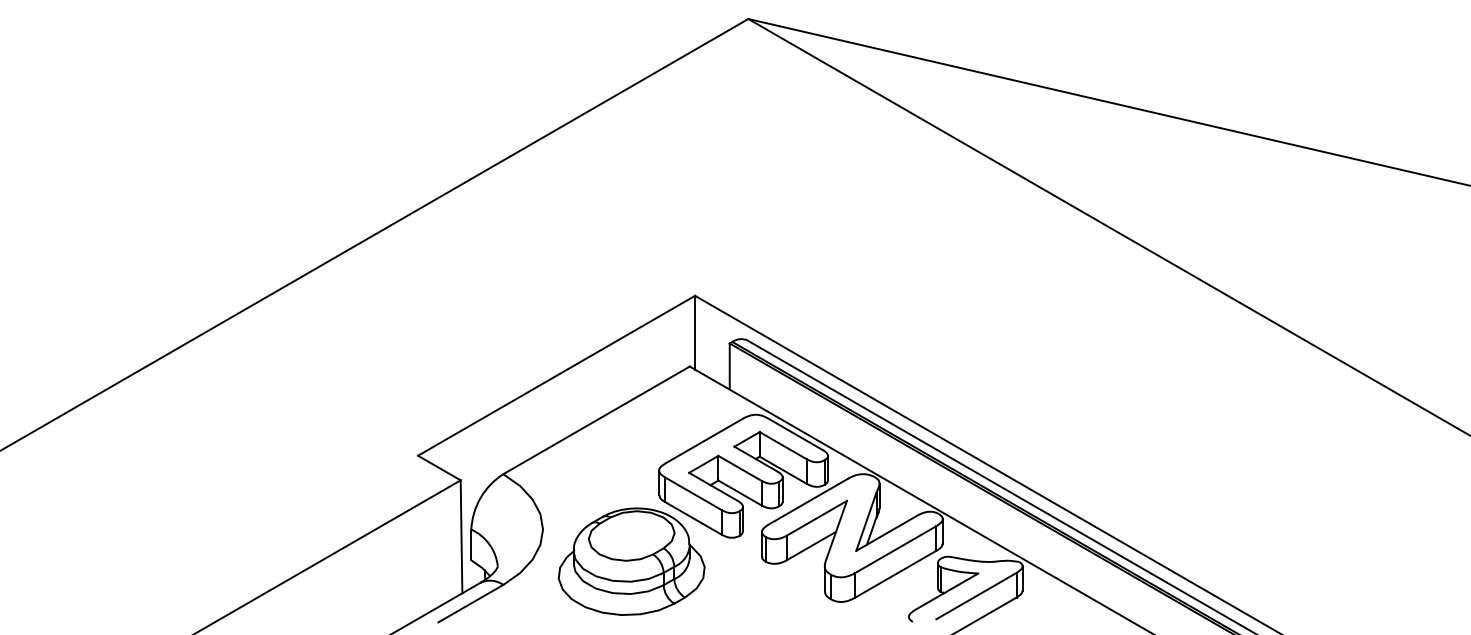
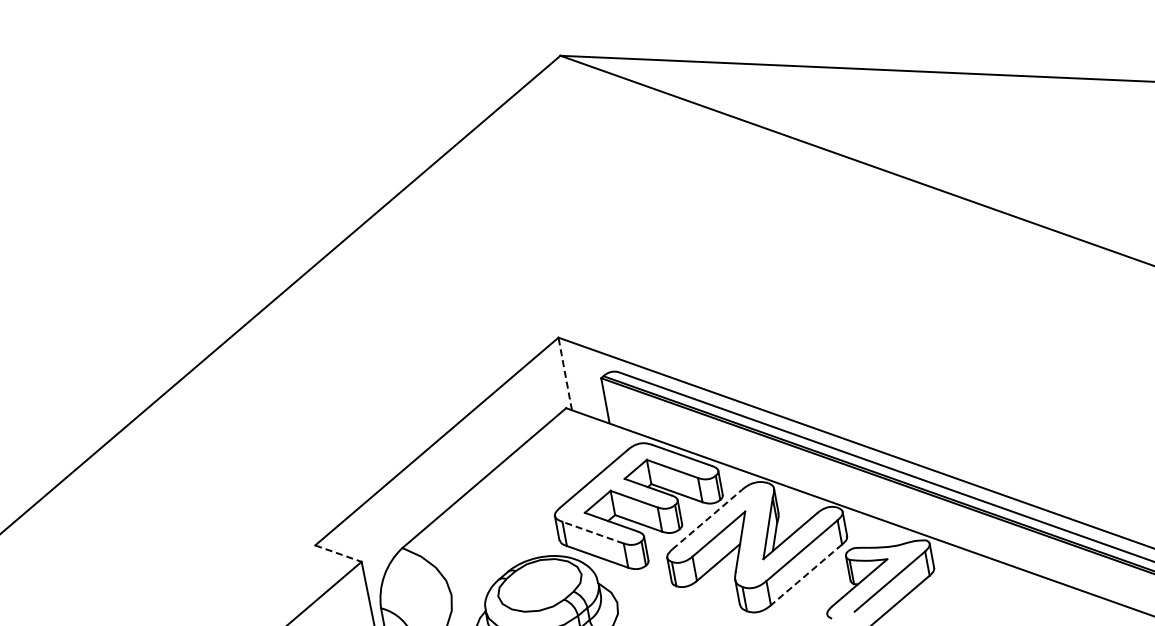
line: (695, 332) -> (565, 373), solid -> dashed
line: (439, 468) -> (338, 554), solid -> dashed
line: (693, 493) -> (592, 532), solid -> dashed
line: (808, 501) -> (707, 519), solid -> dashed
line: (895, 574) -> (806, 575), solid -> dashed

